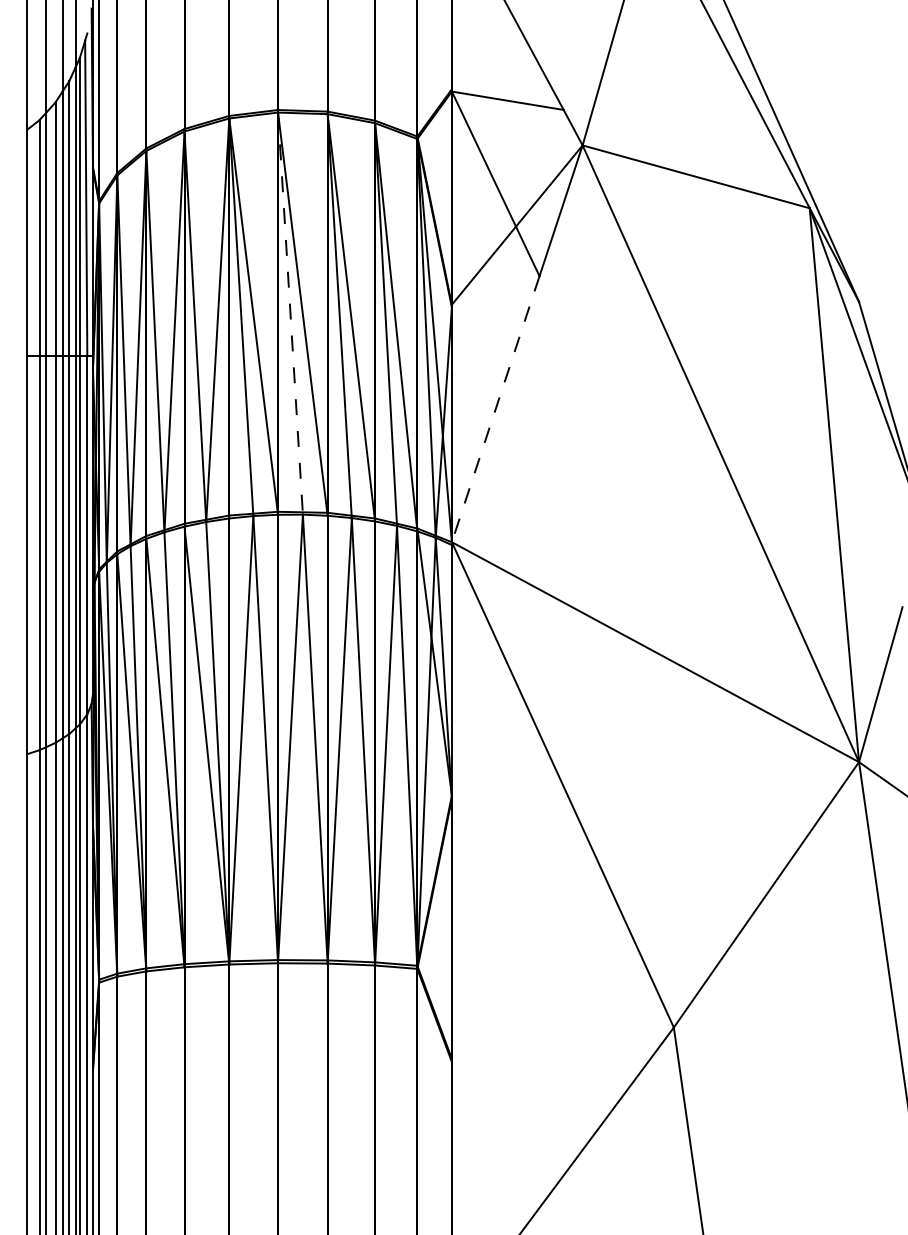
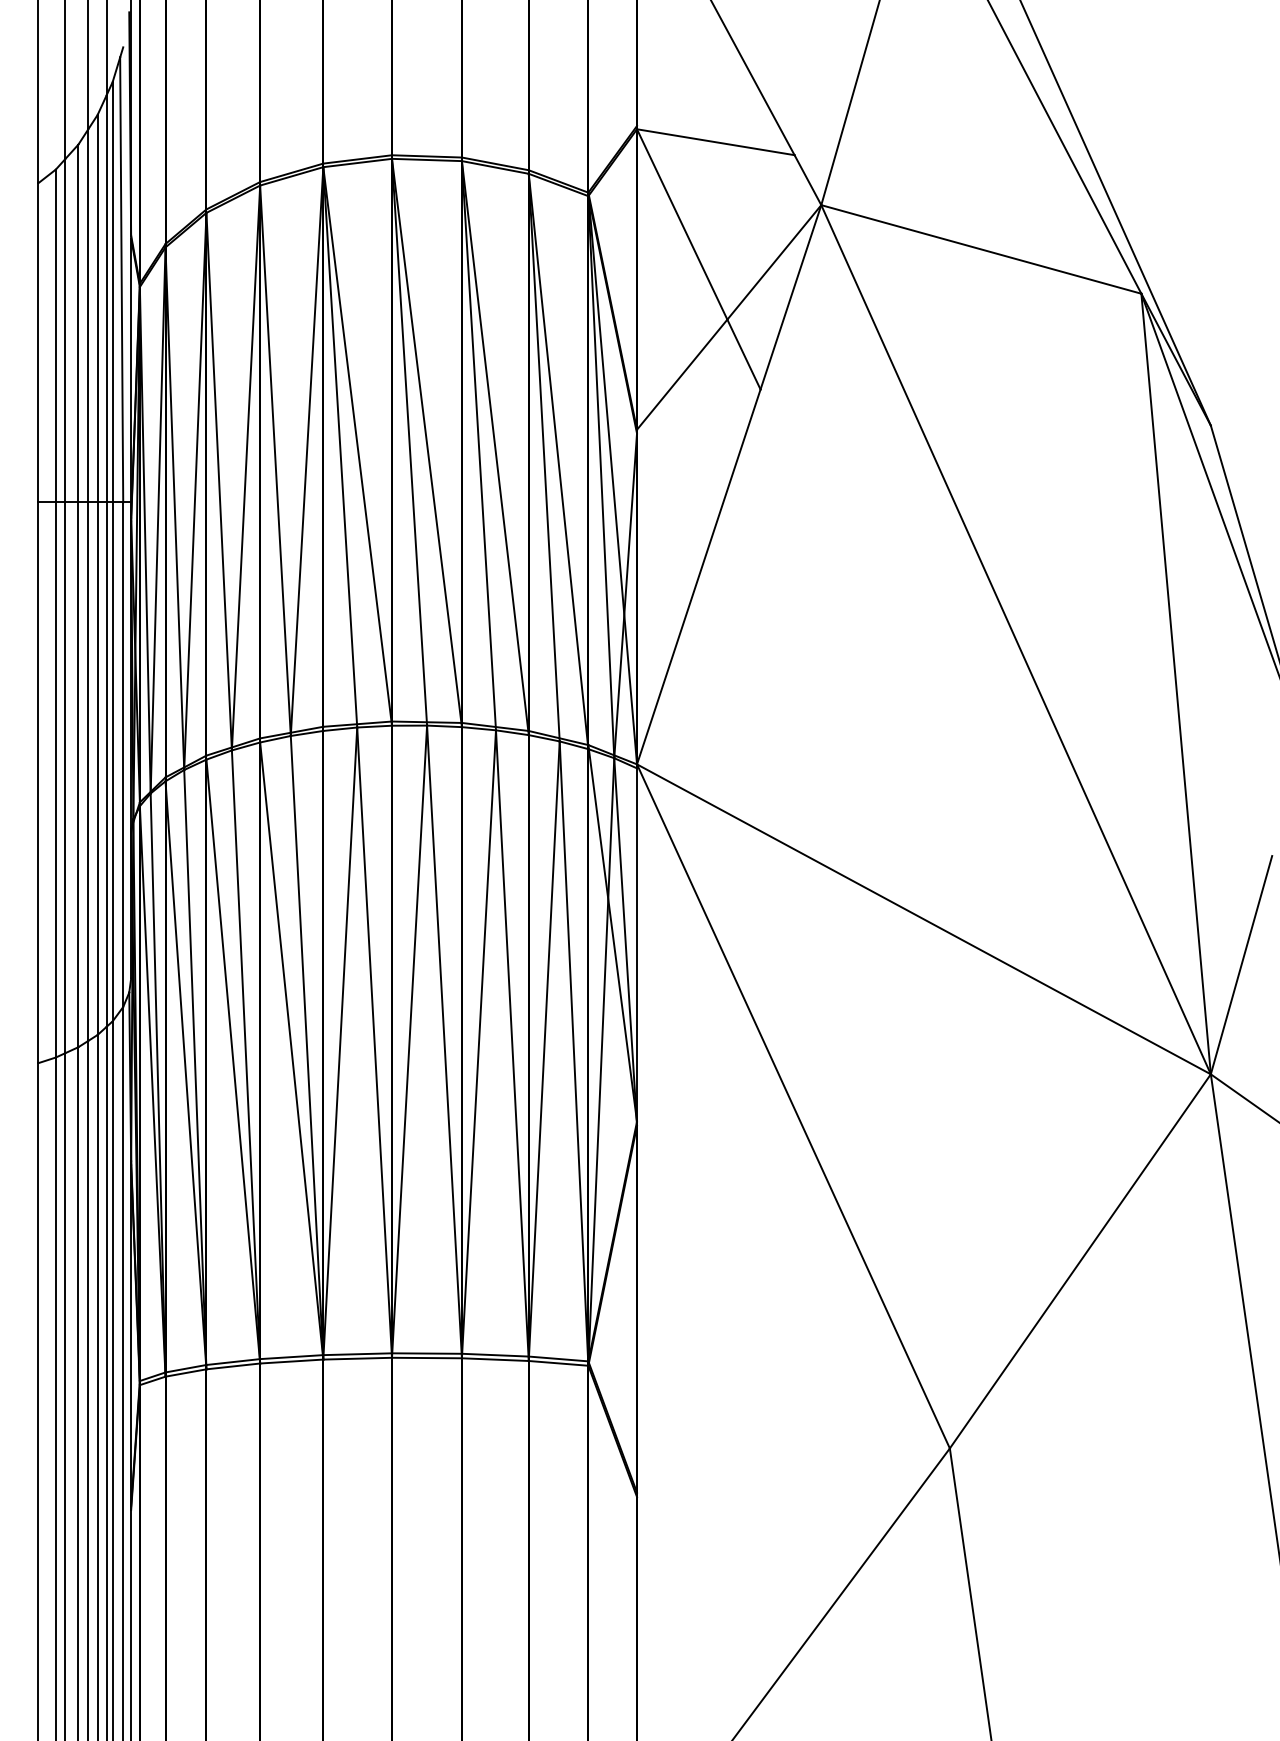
line: (290, 314) -> (409, 443), dashed -> solid
line: (495, 409) -> (698, 577), dashed -> solid

